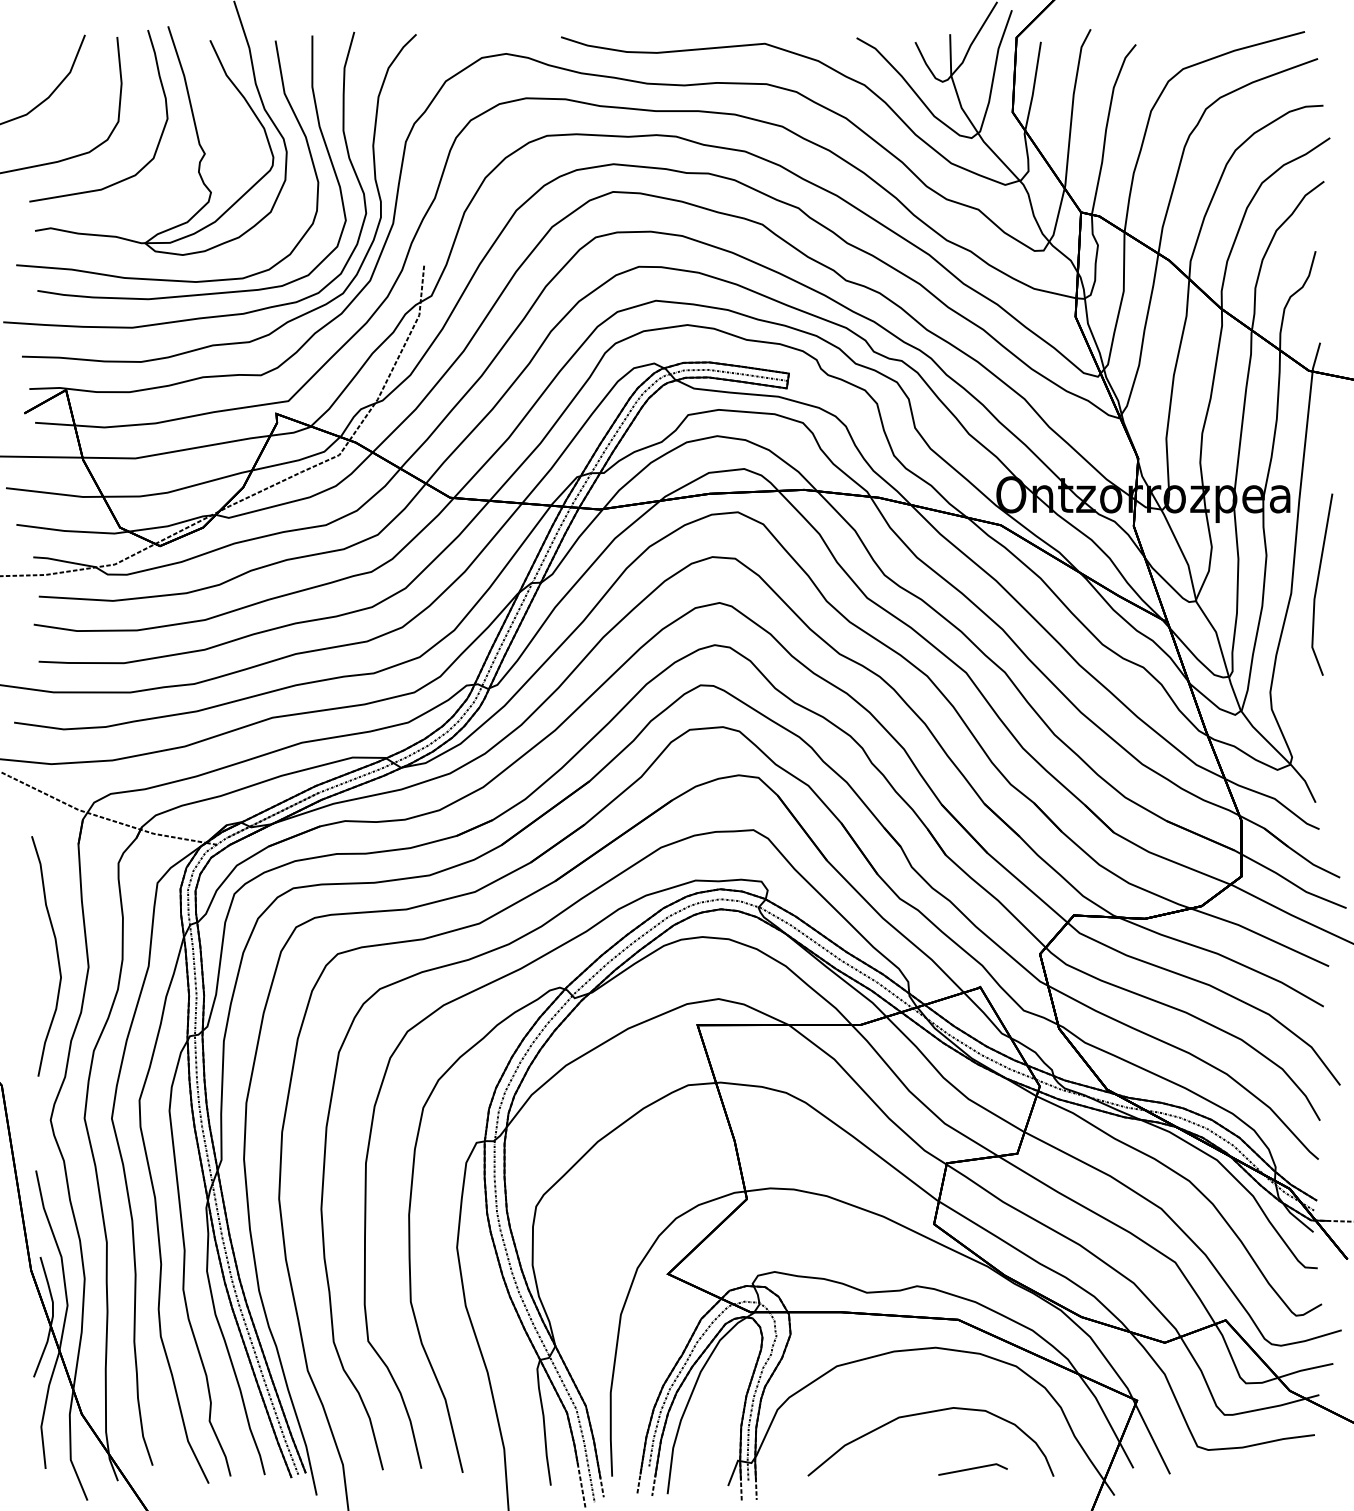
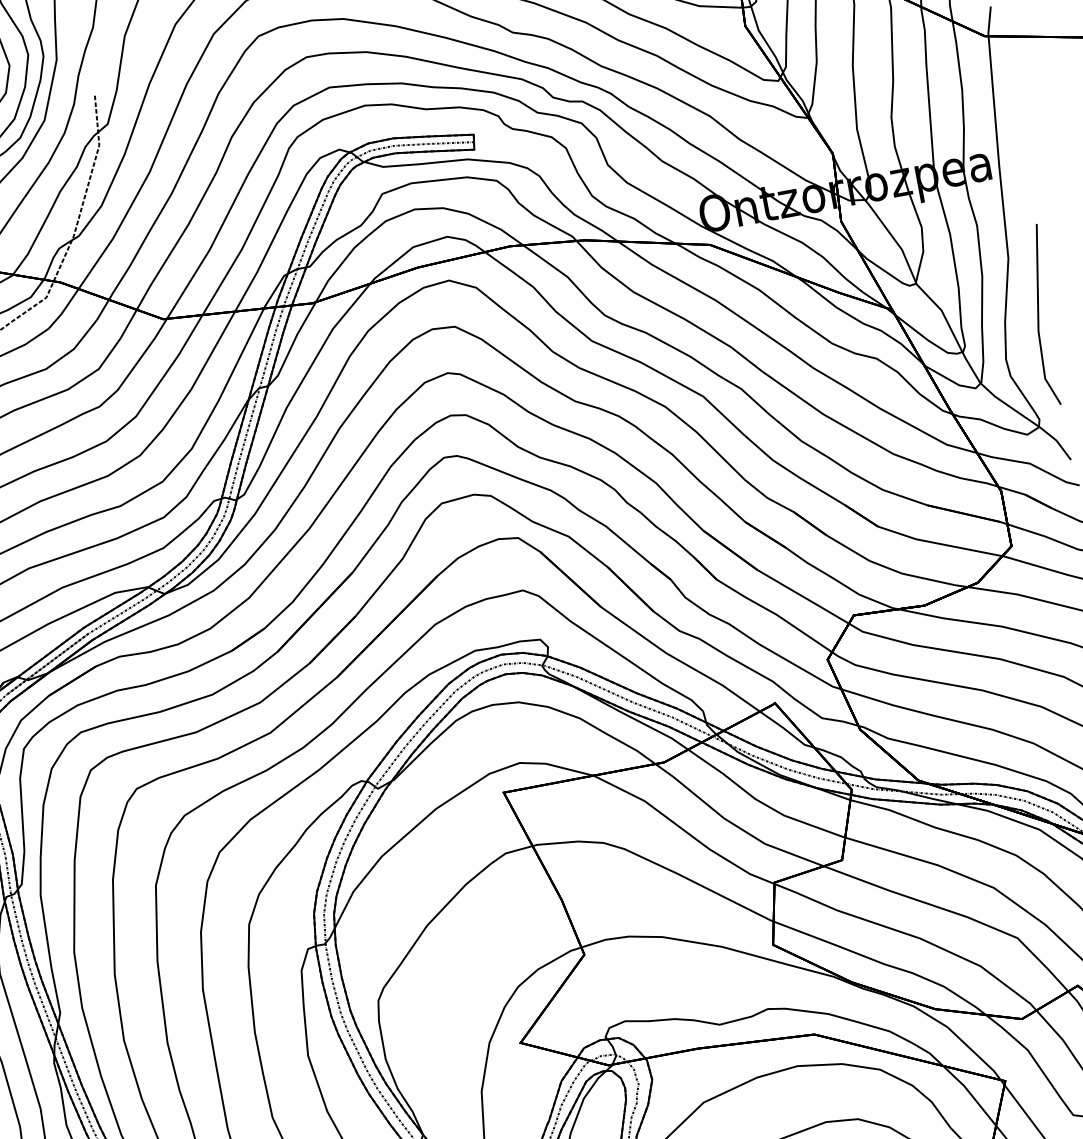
line: (1318, 583) -> (1039, 314), moved

